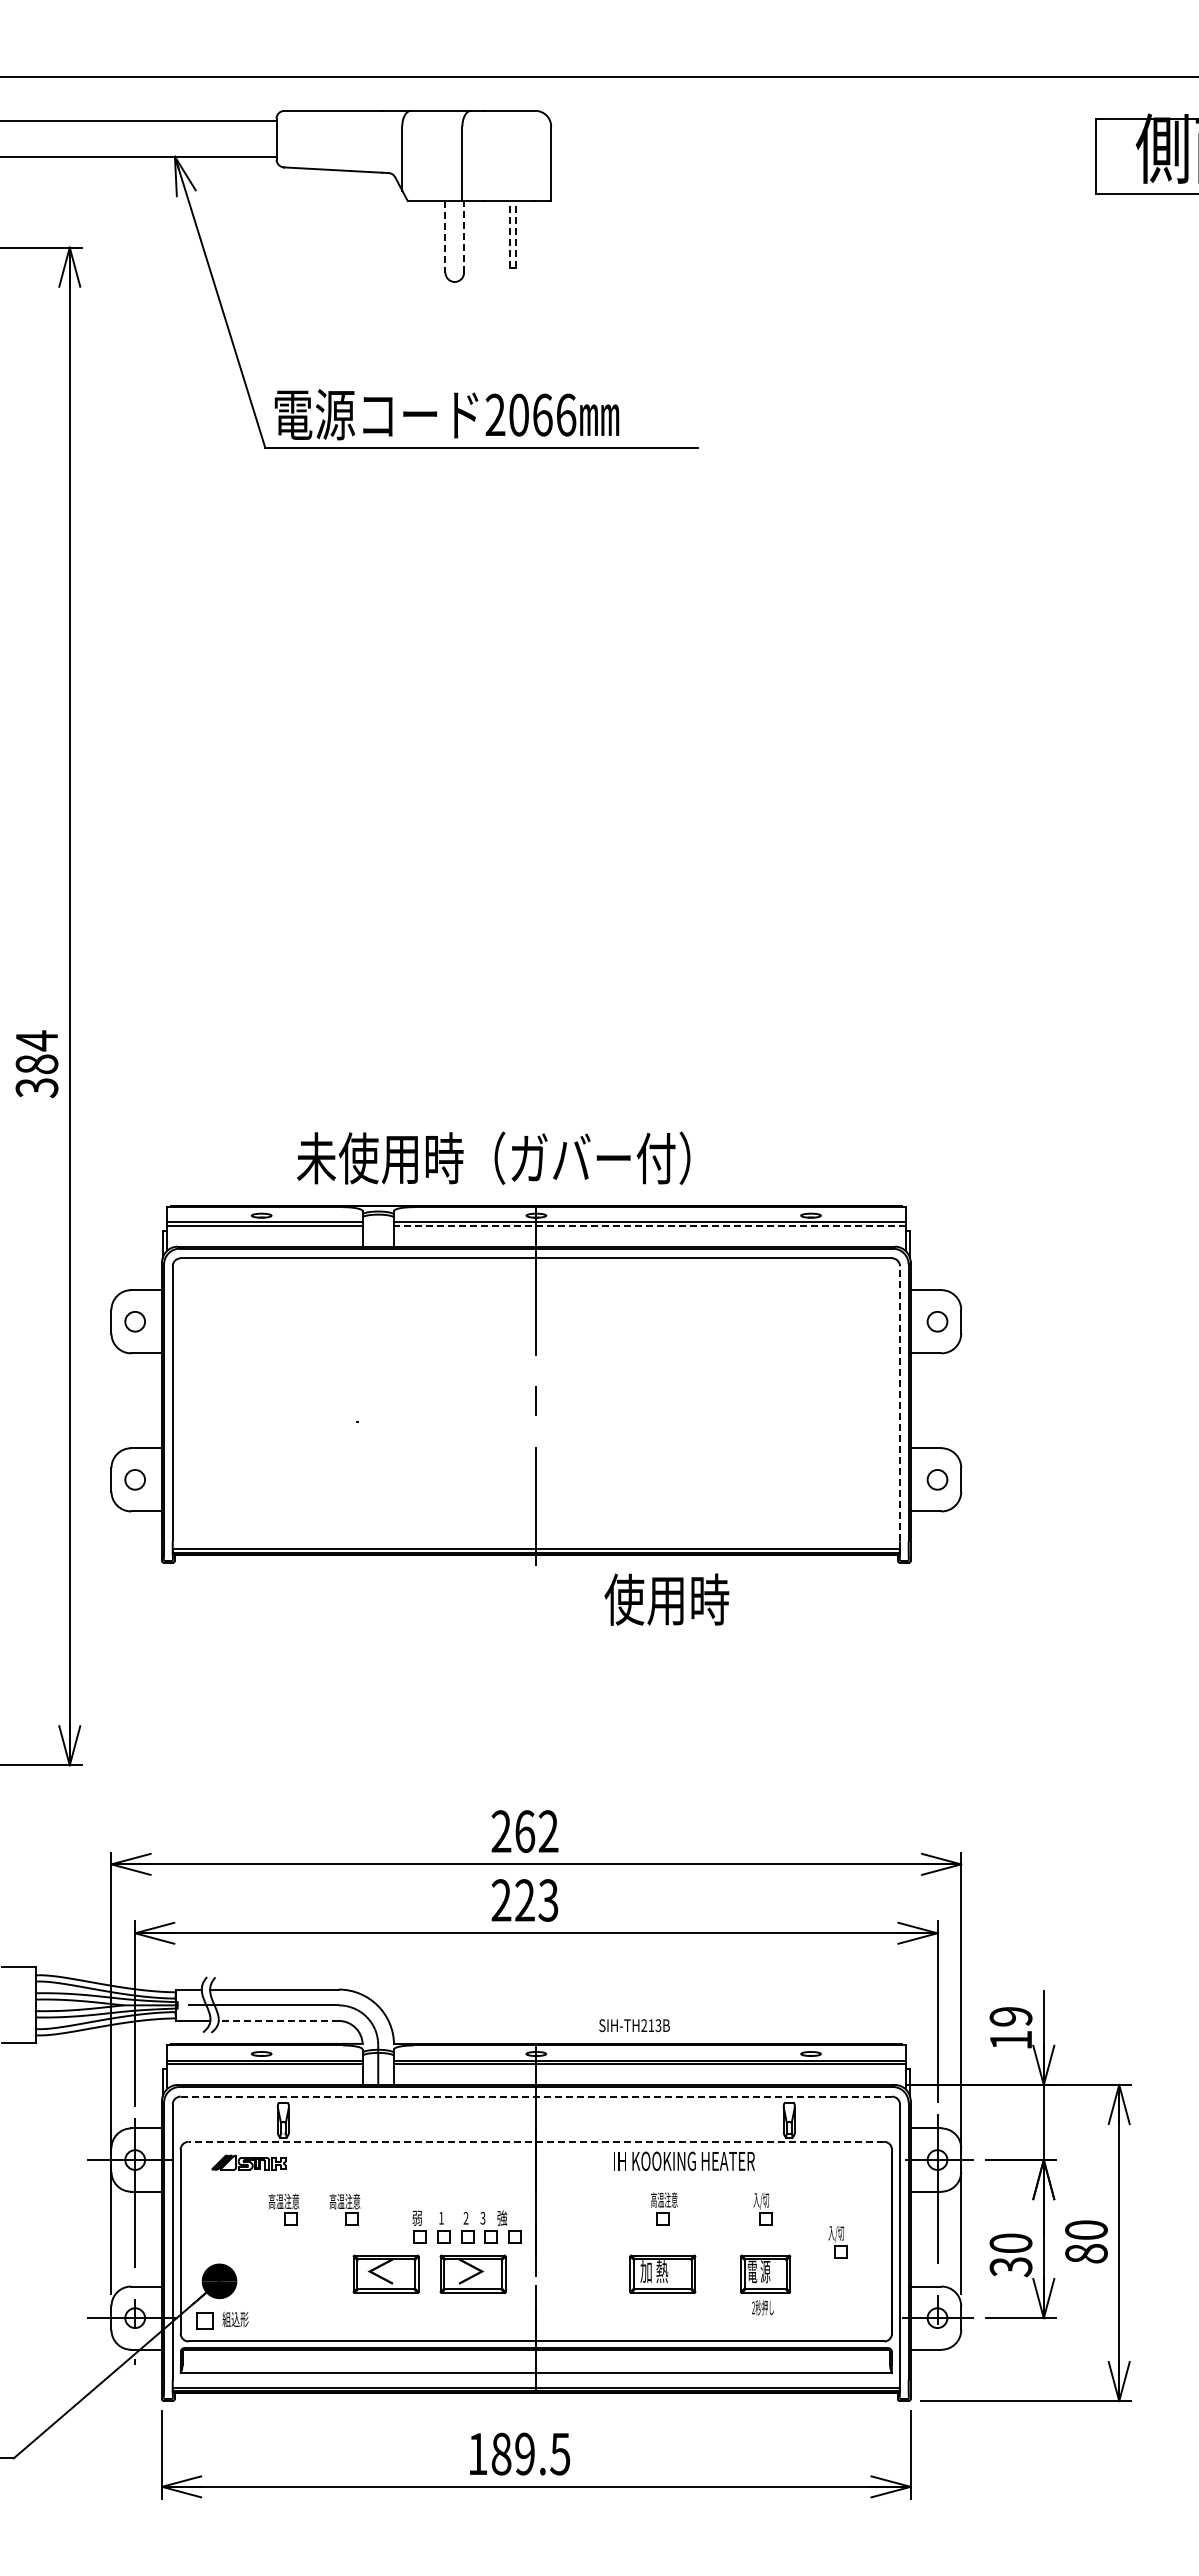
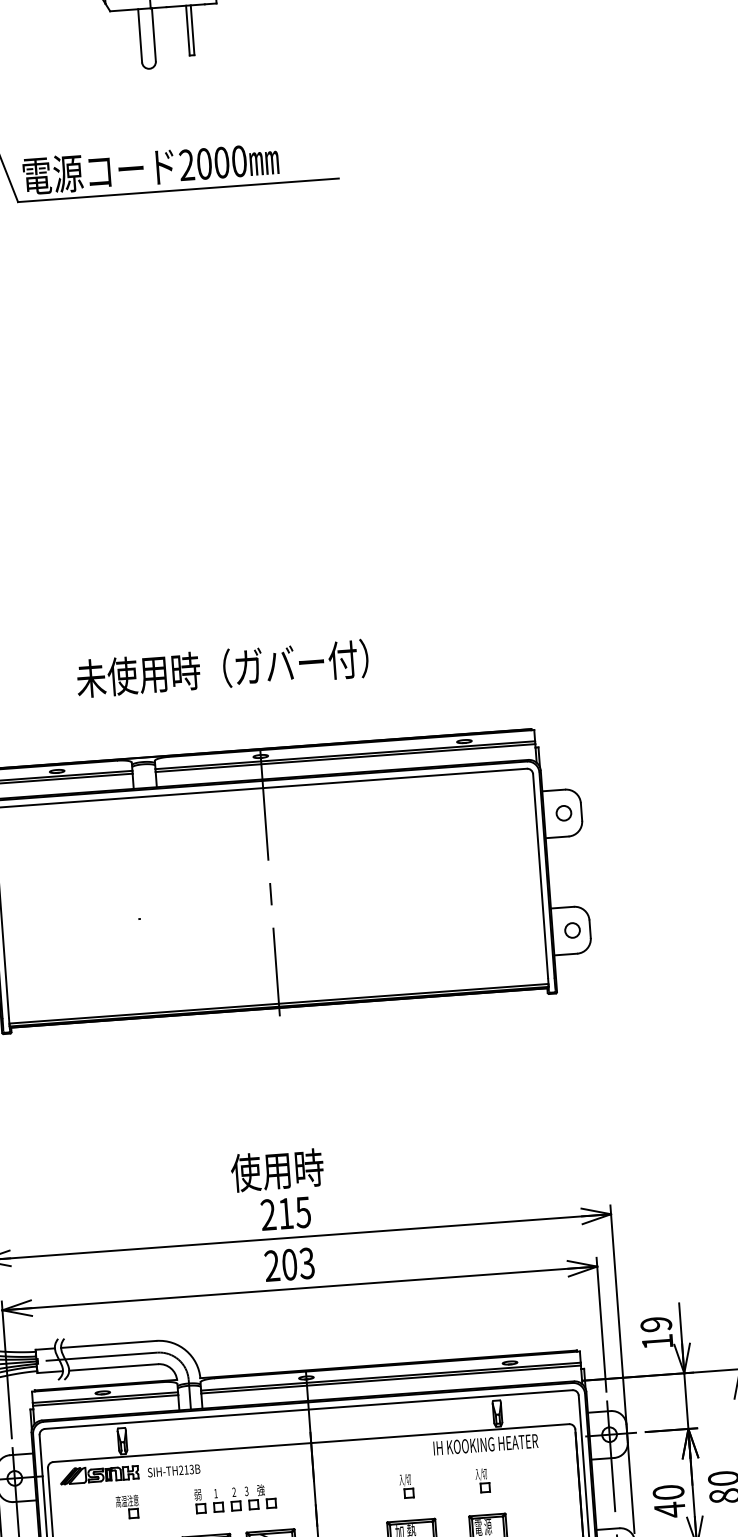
line: (510, 234) -> (188, 30), dashed -> solid
line: (516, 234) -> (192, 30), dashed -> solid
line: (445, 236) -> (140, 35), dashed -> solid
line: (464, 236) -> (154, 34), dashed -> solid
text: (554, 414) -> (230, 161), 2066 -> 2000
text: (493, 1157) -> (222, 668), moved
line: (649, 1226) -> (345, 758), dashed -> solid
line: (900, 1403) -> (540, 875), dashed -> solid
text: (666, 1599) -> (277, 1170), moved
text: (536, 1831) -> (294, 1212), 262 -> 215
text: (524, 1900) -> (289, 1264), 223 -> 203
line: (278, 2020) -> (113, 1367), dashed -> solid
text: (634, 2025) -> (173, 1470), moved
line: (536, 2096) -> (308, 1409), dashed -> solid
line: (536, 2141) -> (311, 1442), dashed -> solid
text: (684, 2160) -> (485, 1444), moved
part: (248, 2162) -> (98, 1474), size x1.43
text: (664, 2200) -> (409, 1479), 高温注意 -> 入/切
part: (344, 2209) -> (172, 1503), removed
part: (466, 2226) -> (234, 1498), moved
part: (837, 2242) -> (539, 1501), removed
text: (1010, 2266) -> (669, 1509), 30 -> 40

